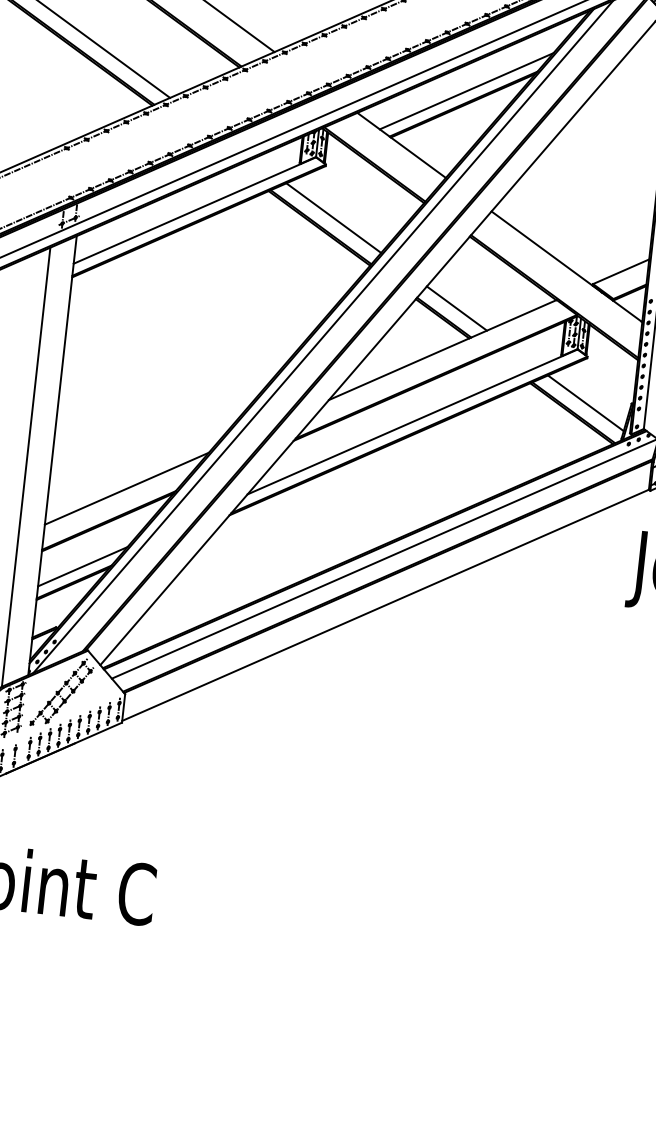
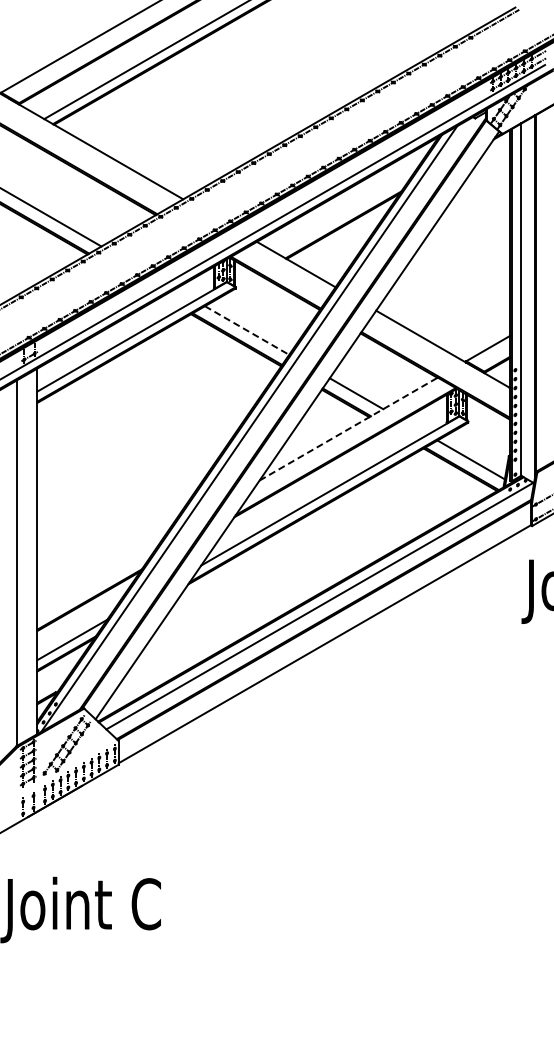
line: (466, 90) -> (344, 213), removed
line: (334, 218) -> (247, 330), solid -> dashed
line: (442, 350) -> (348, 429), solid -> dashed
line: (126, 488) -> (101, 571), removed

